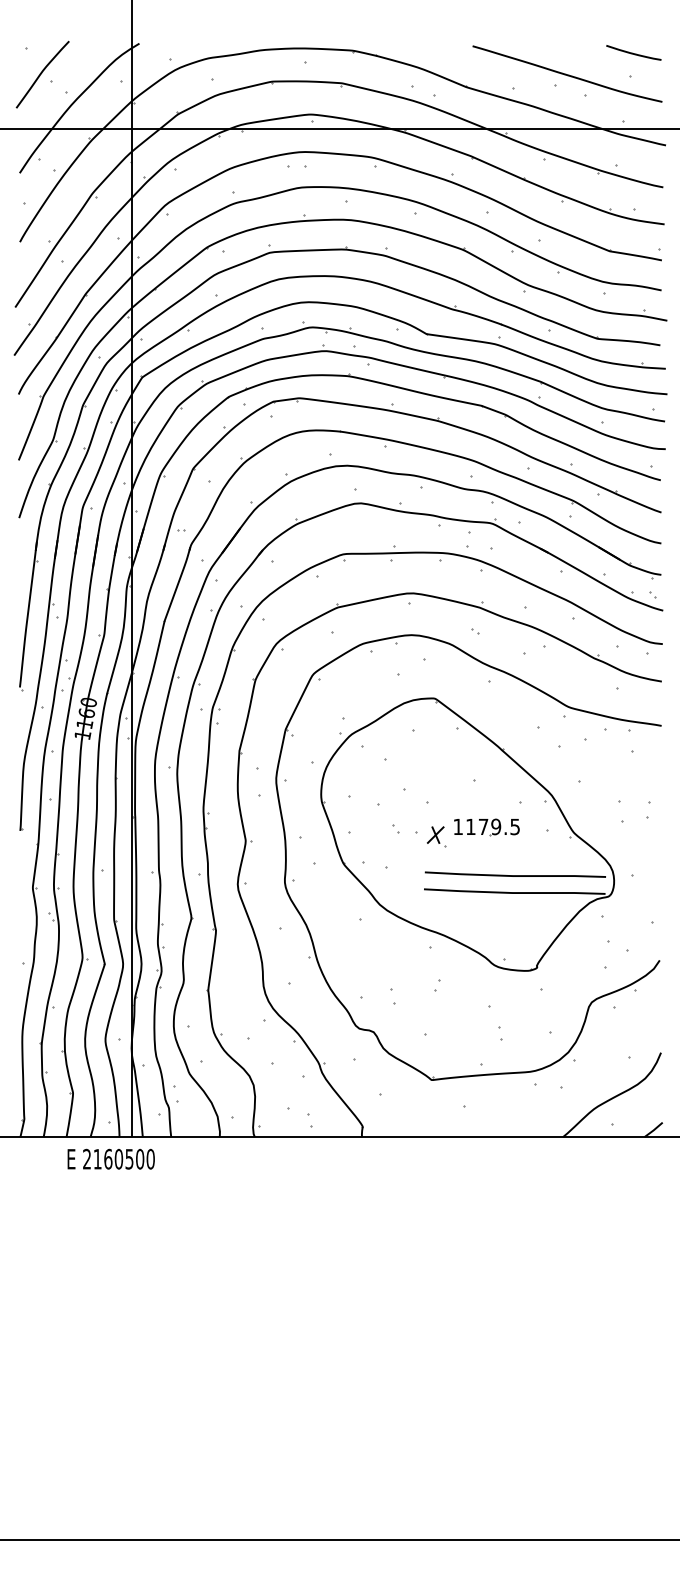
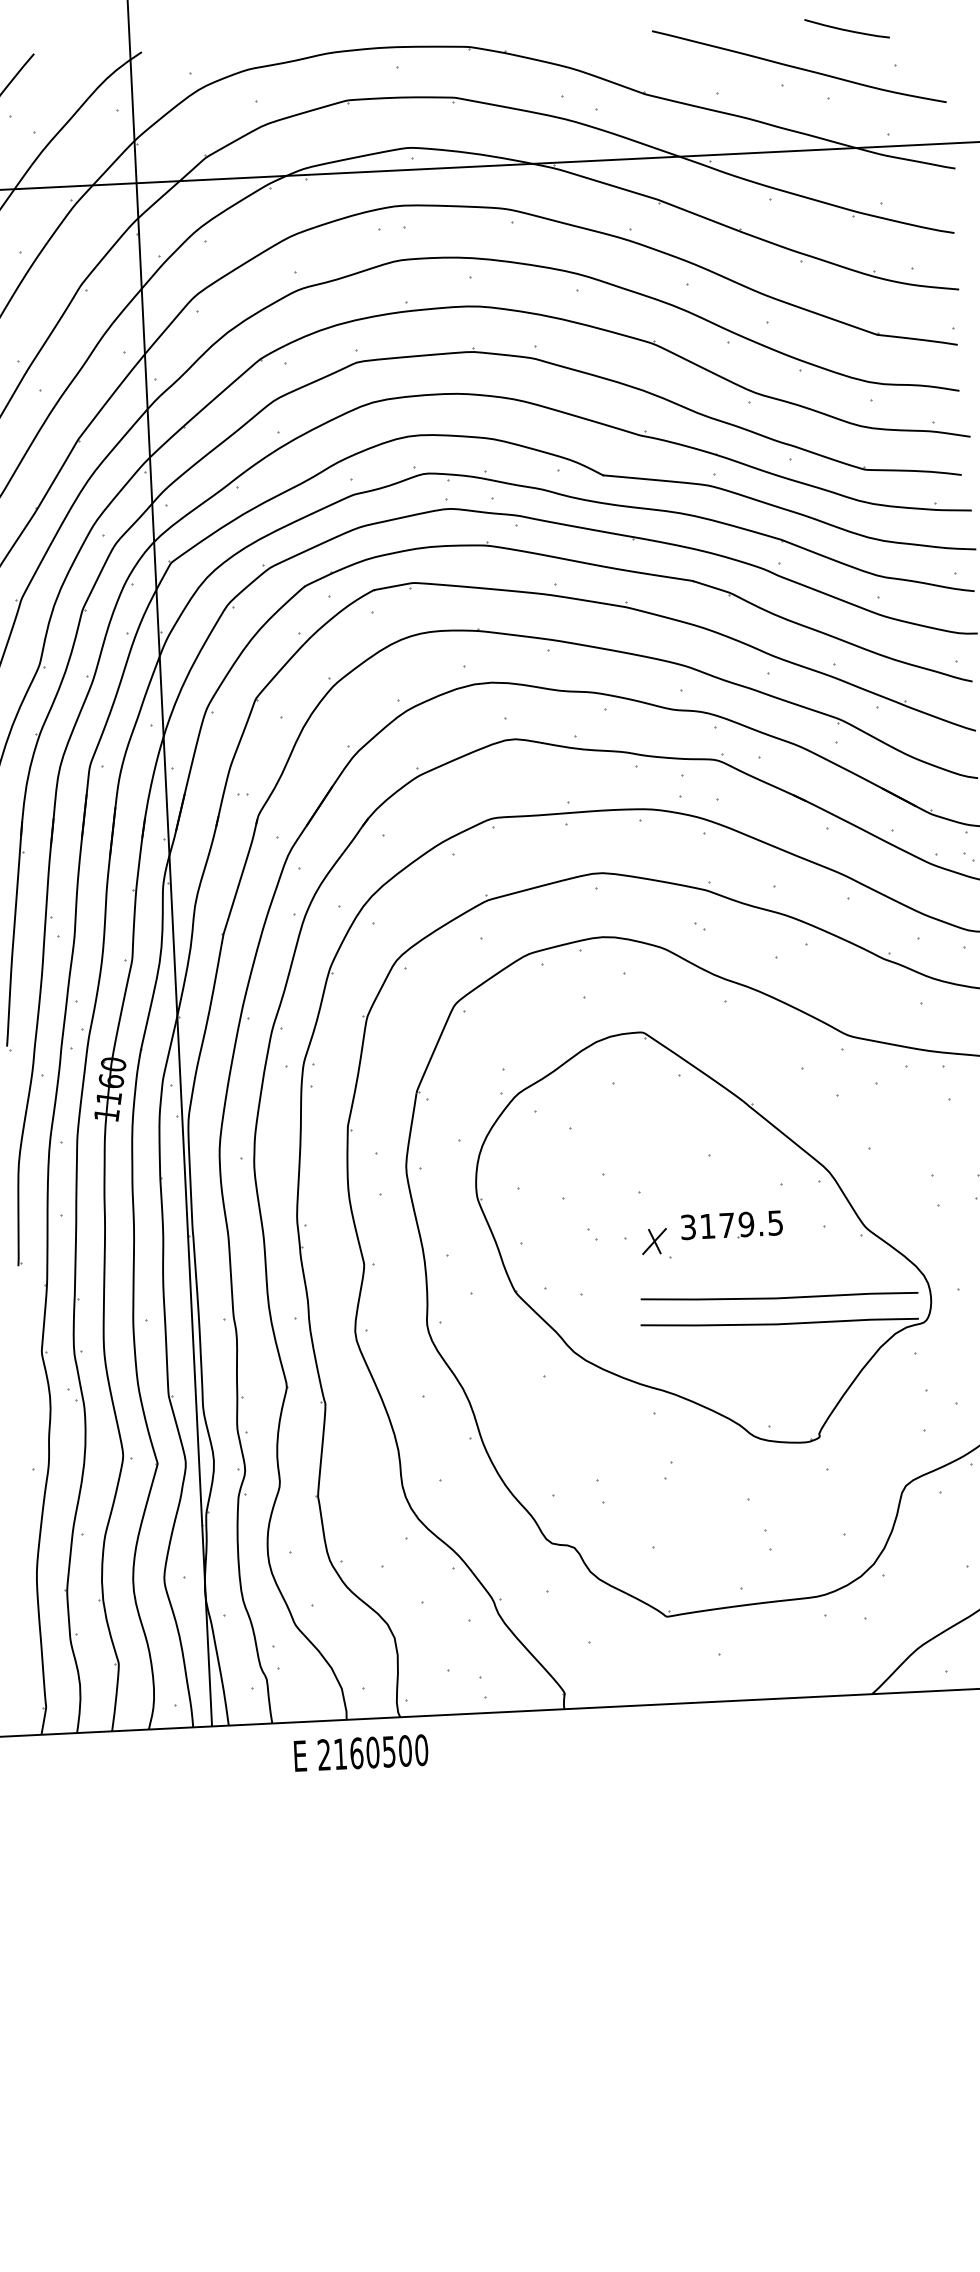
curve: (632, 52) -> (844, 28), moved
text: (457, 826) -> (687, 1226), 1179.5 -> 3179.5
text: (110, 1158) -> (360, 1752), moved

